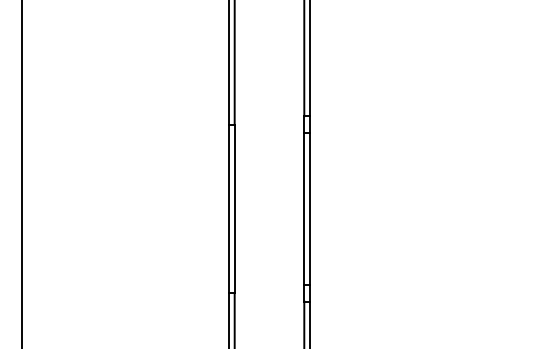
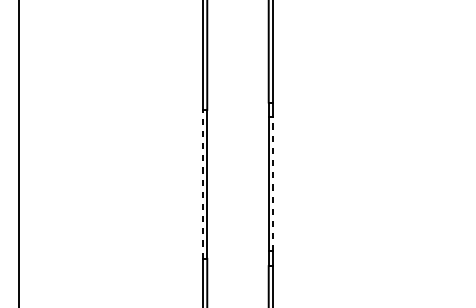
line: (229, 208) -> (202, 184), solid -> dashed
line: (309, 208) -> (273, 184), solid -> dashed

